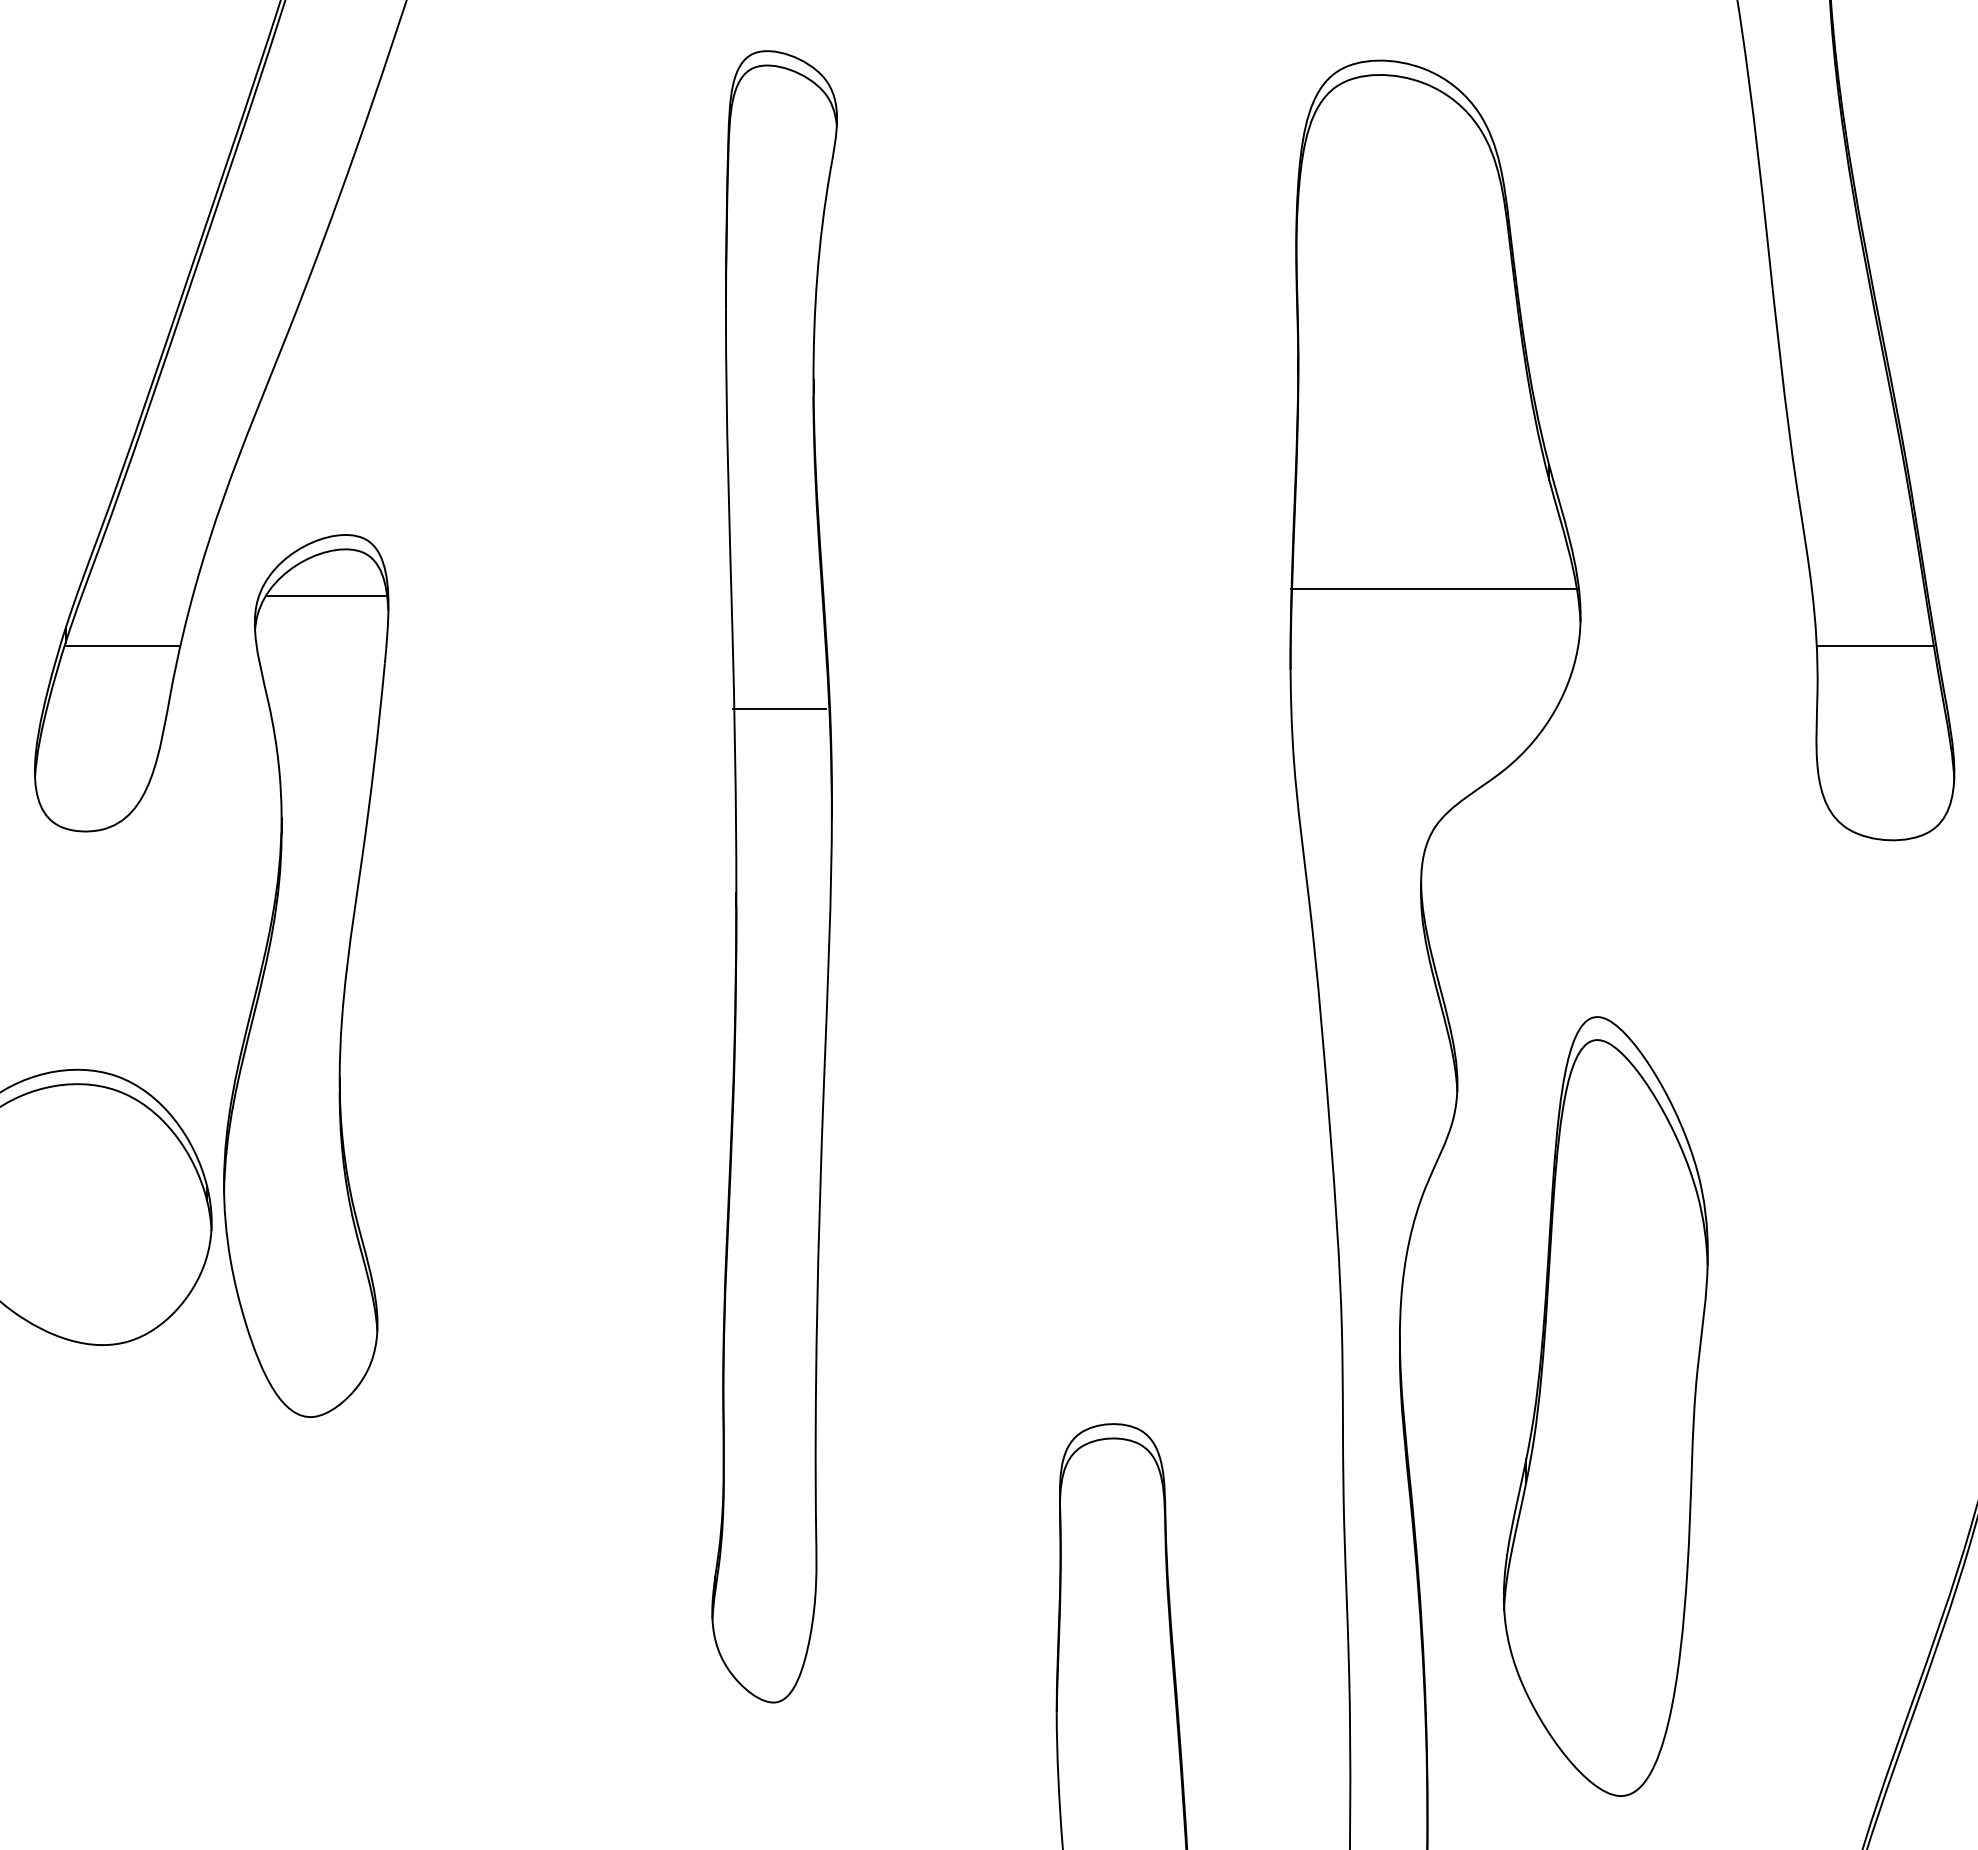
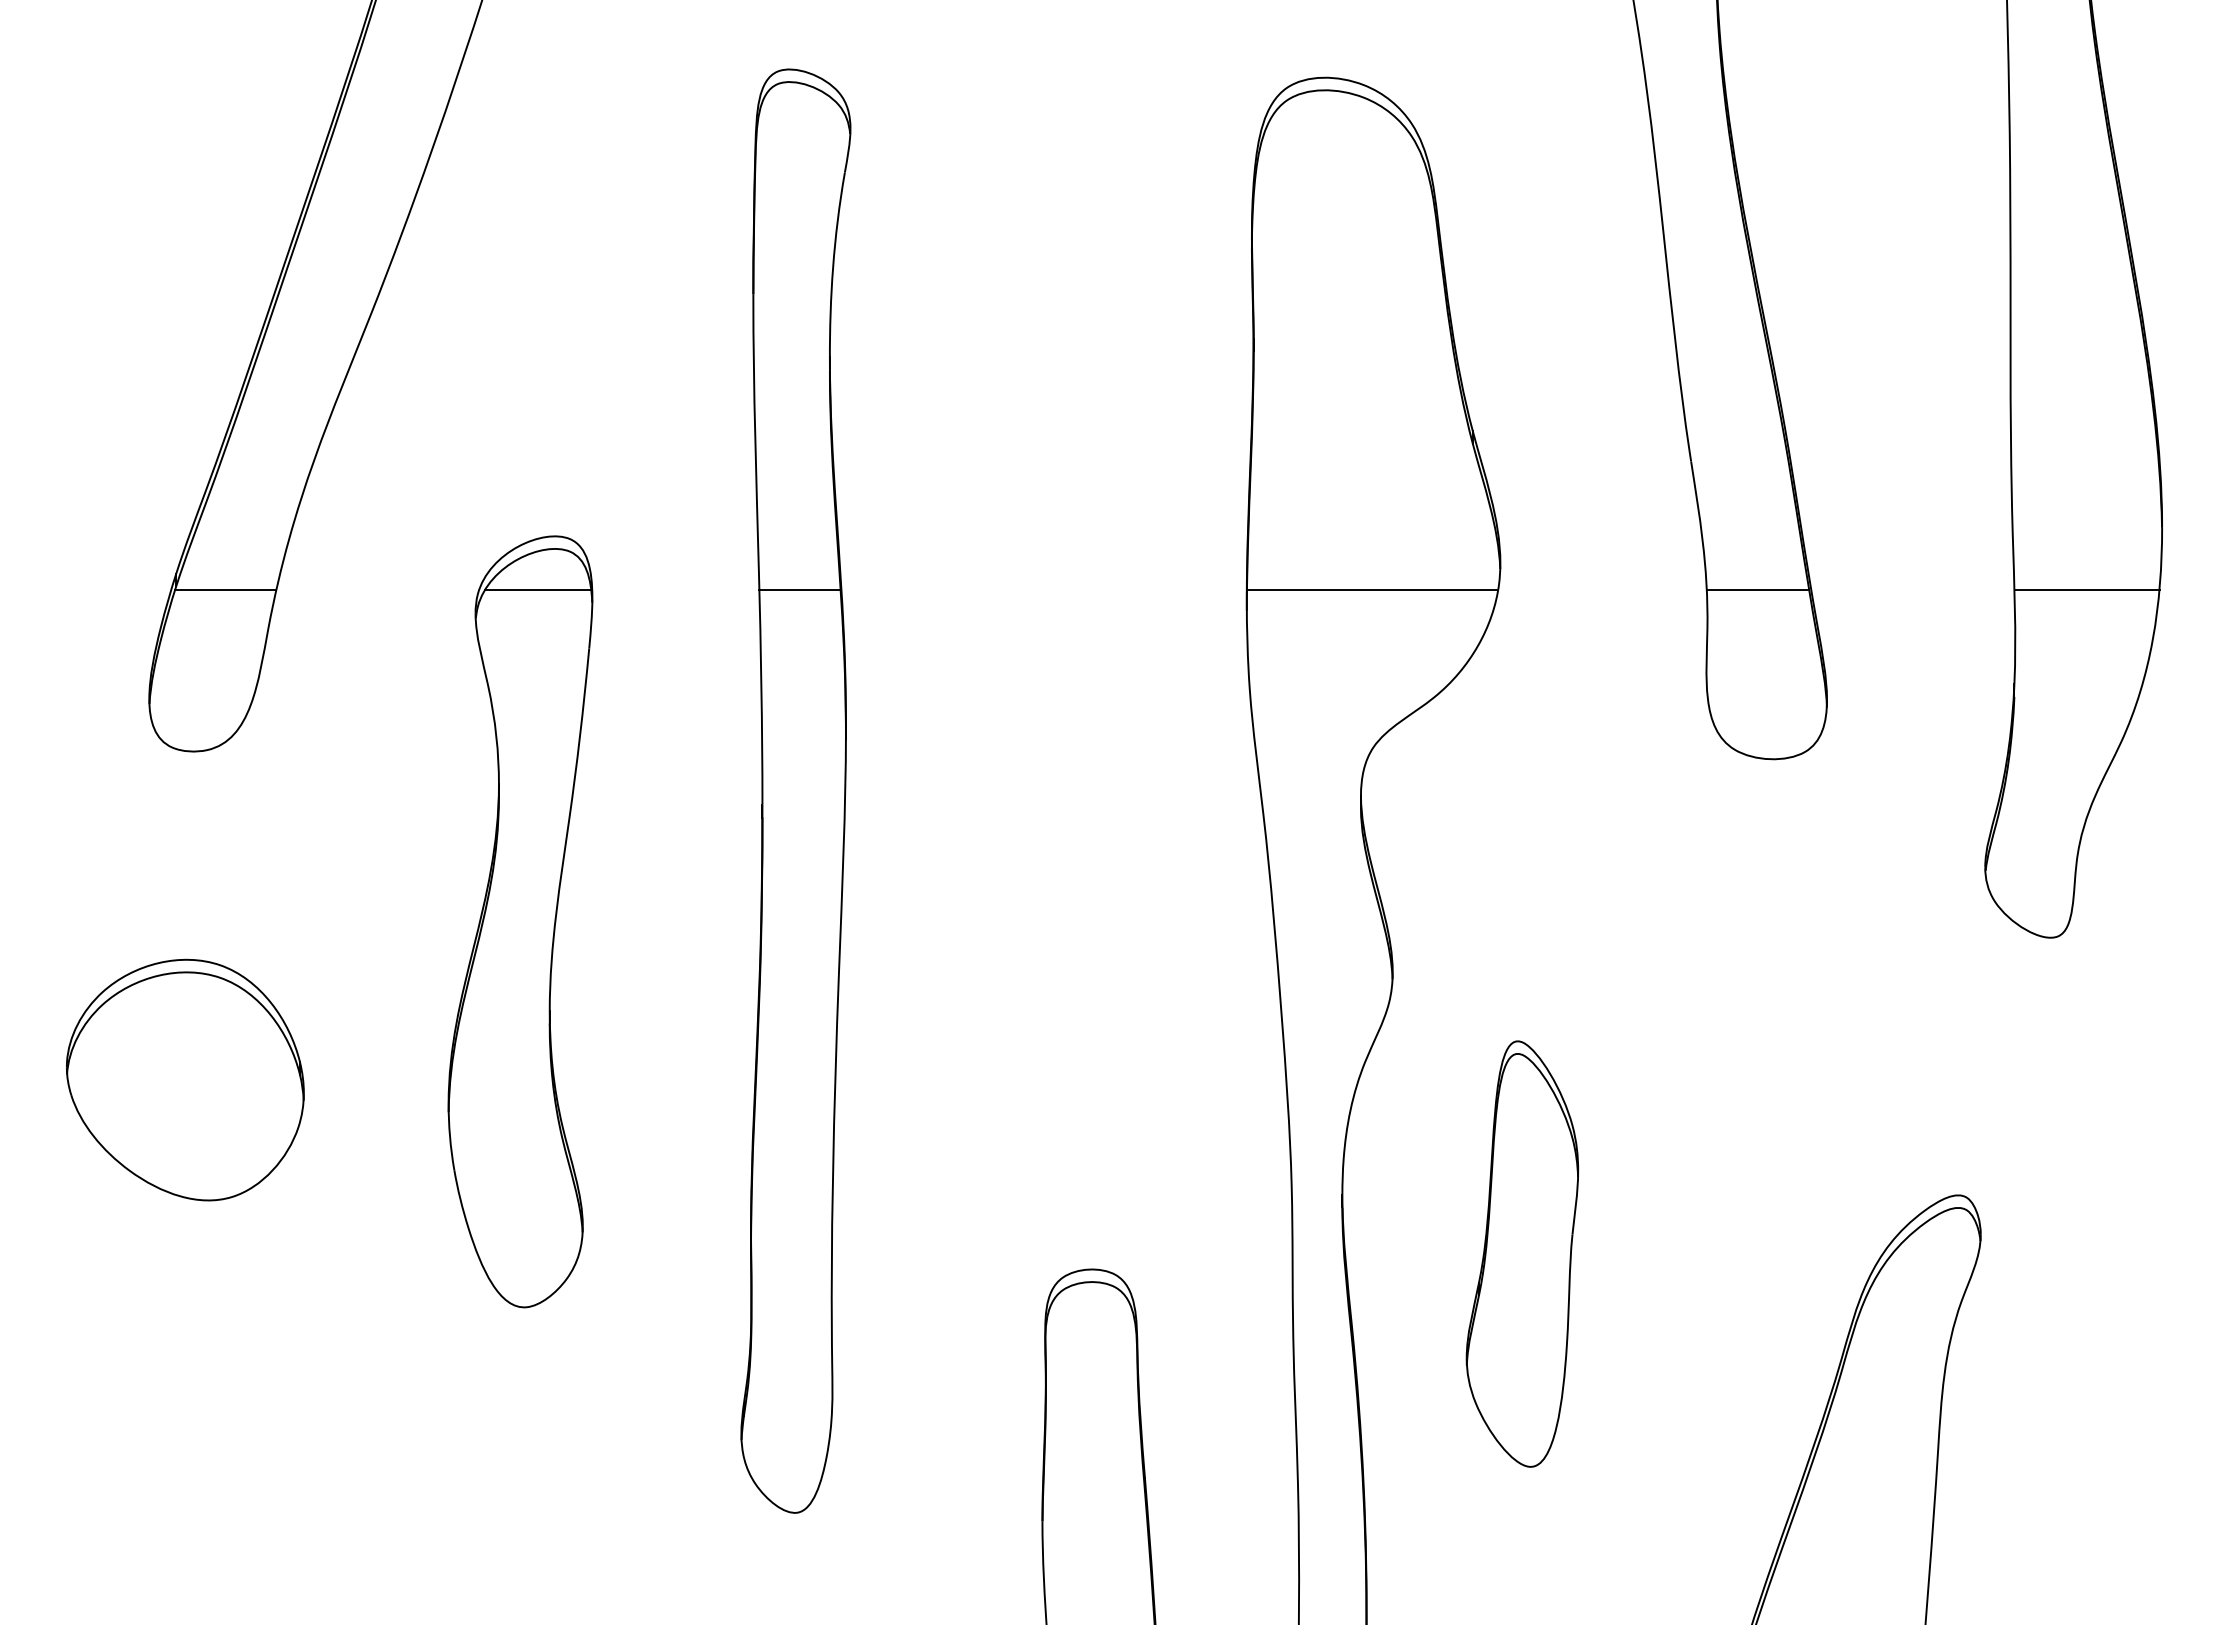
line: (1434, 588) -> (1372, 589), moved
line: (778, 709) -> (799, 589), moved
part: (306, 975) -> (520, 921), moved
part: (1605, 1405) -> (1522, 1253), size x0.62

